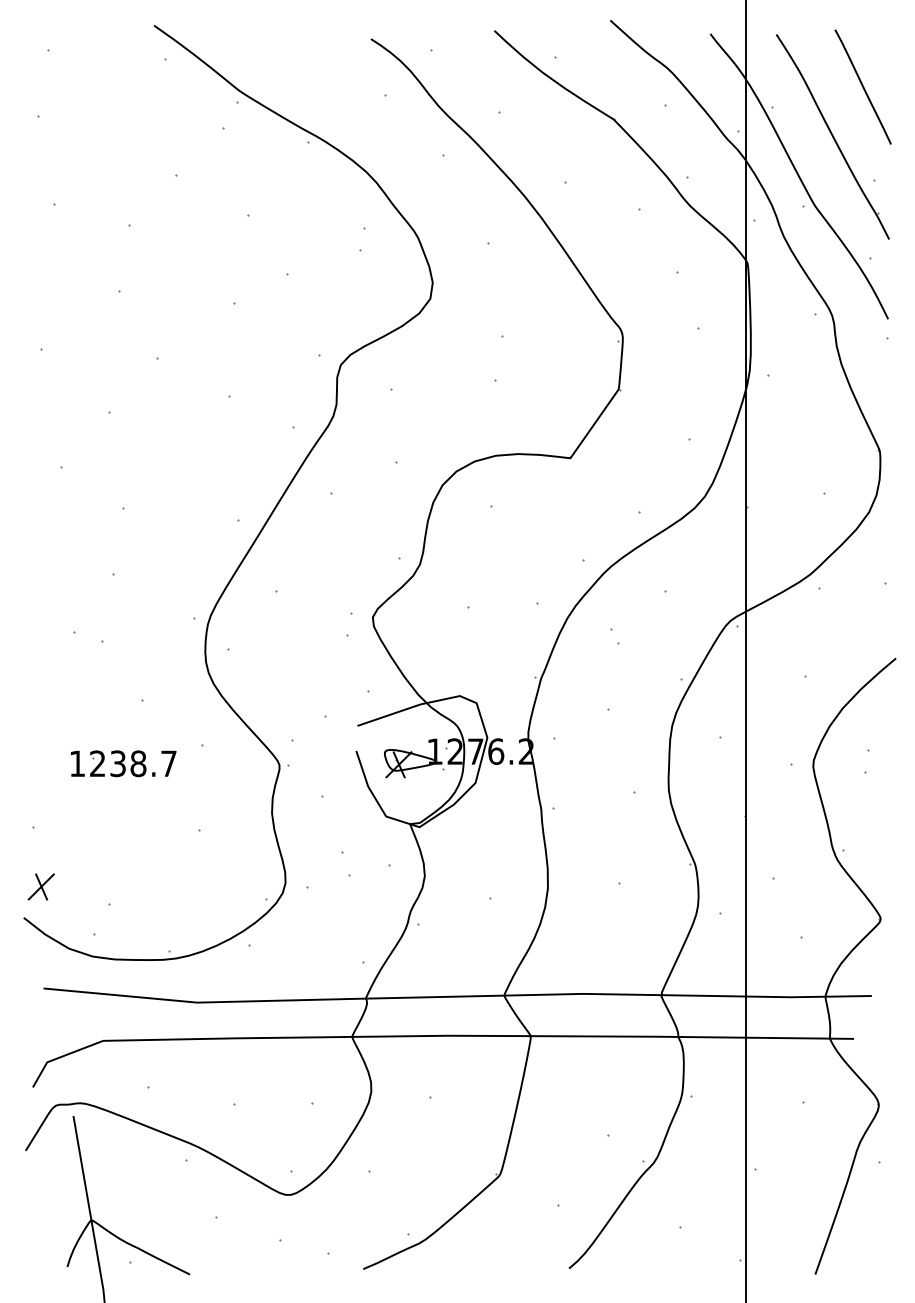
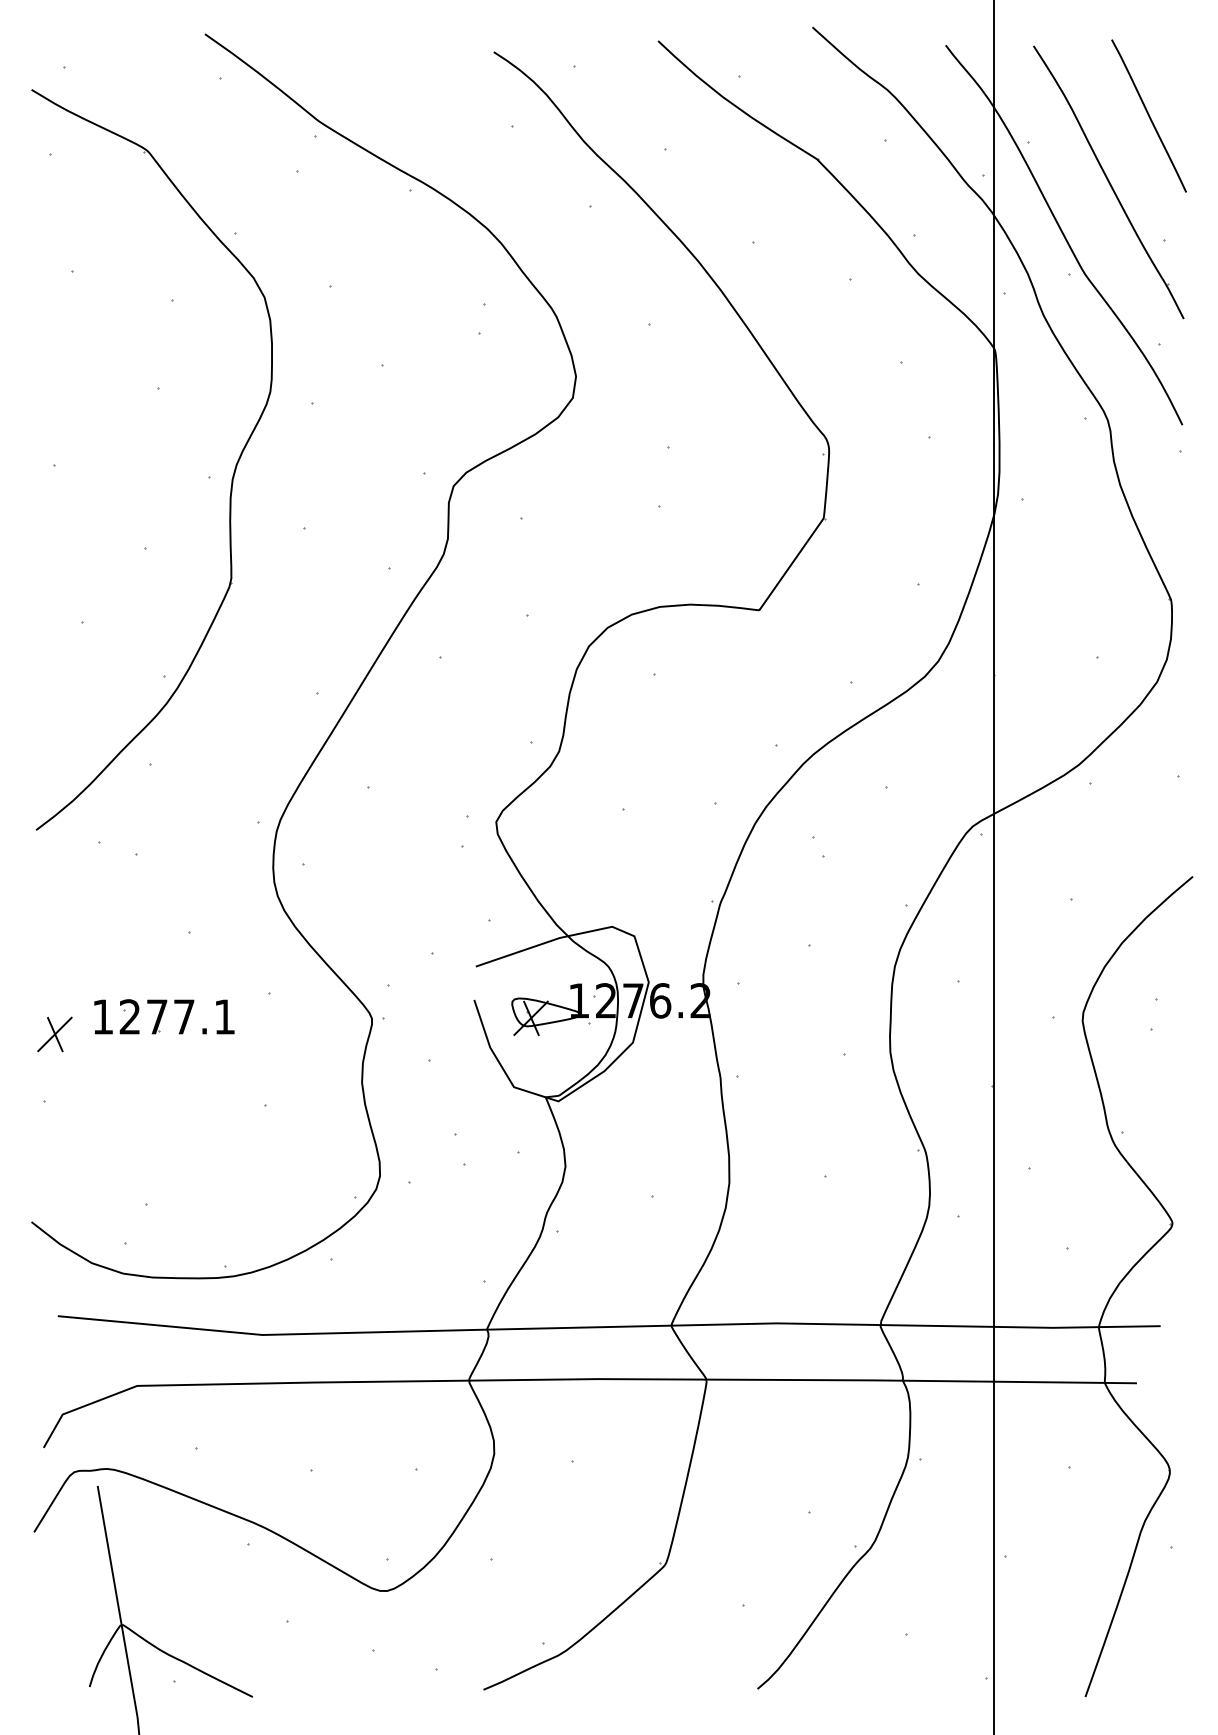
part: (173, 360) -> (230, 480), added
text: (143, 763) -> (190, 1016), 1238.7 -> 1277.1
part: (40, 886) -> (53, 1033), moved

